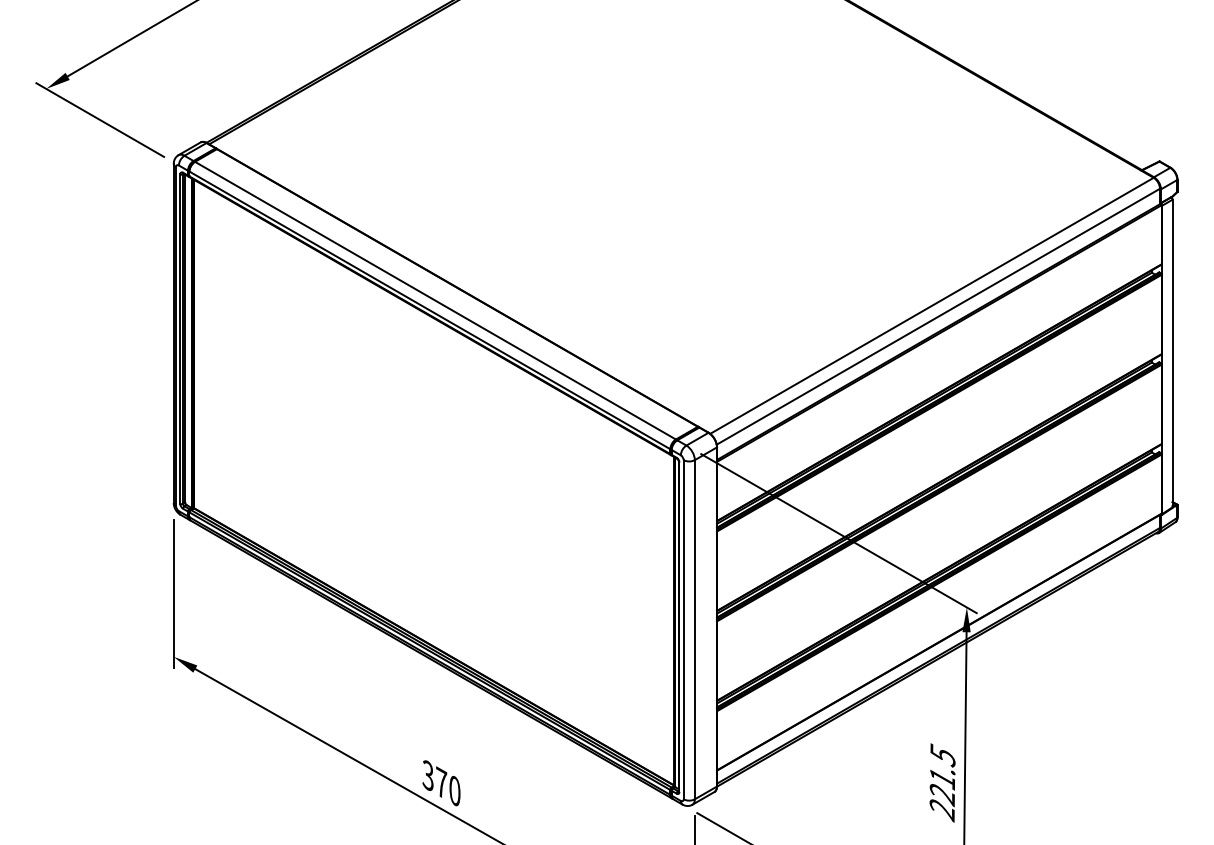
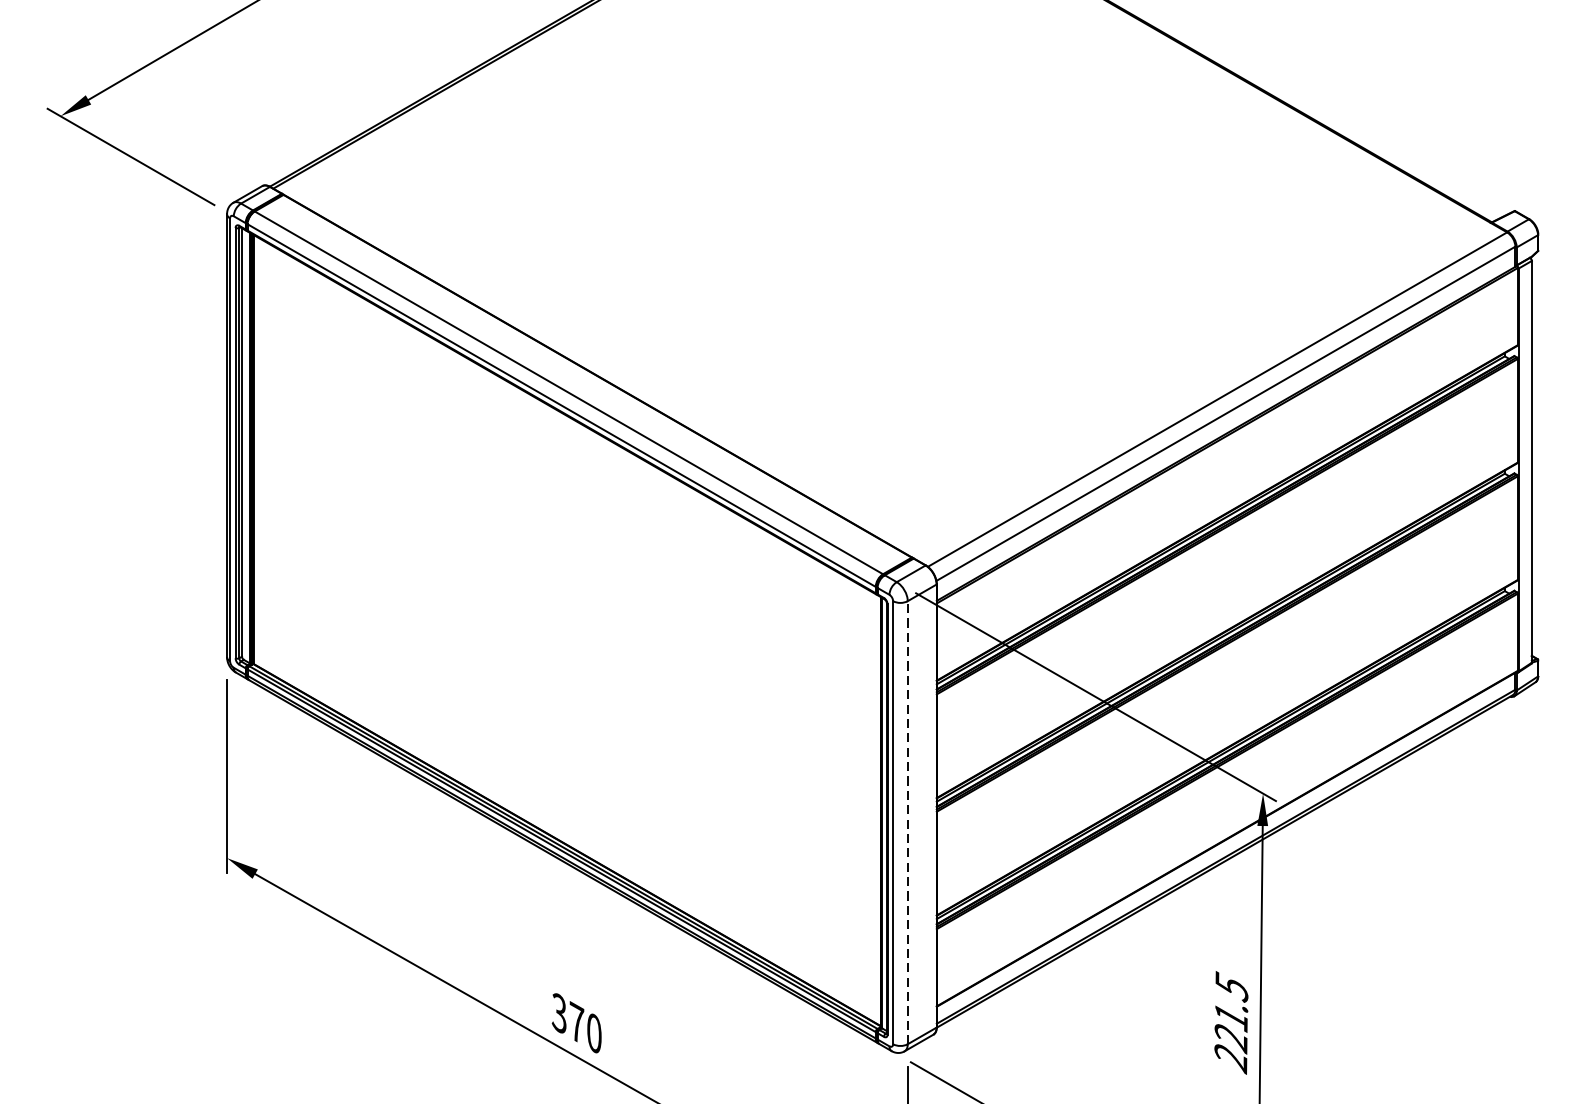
line: (694, 629) -> (907, 822), solid -> dashed

